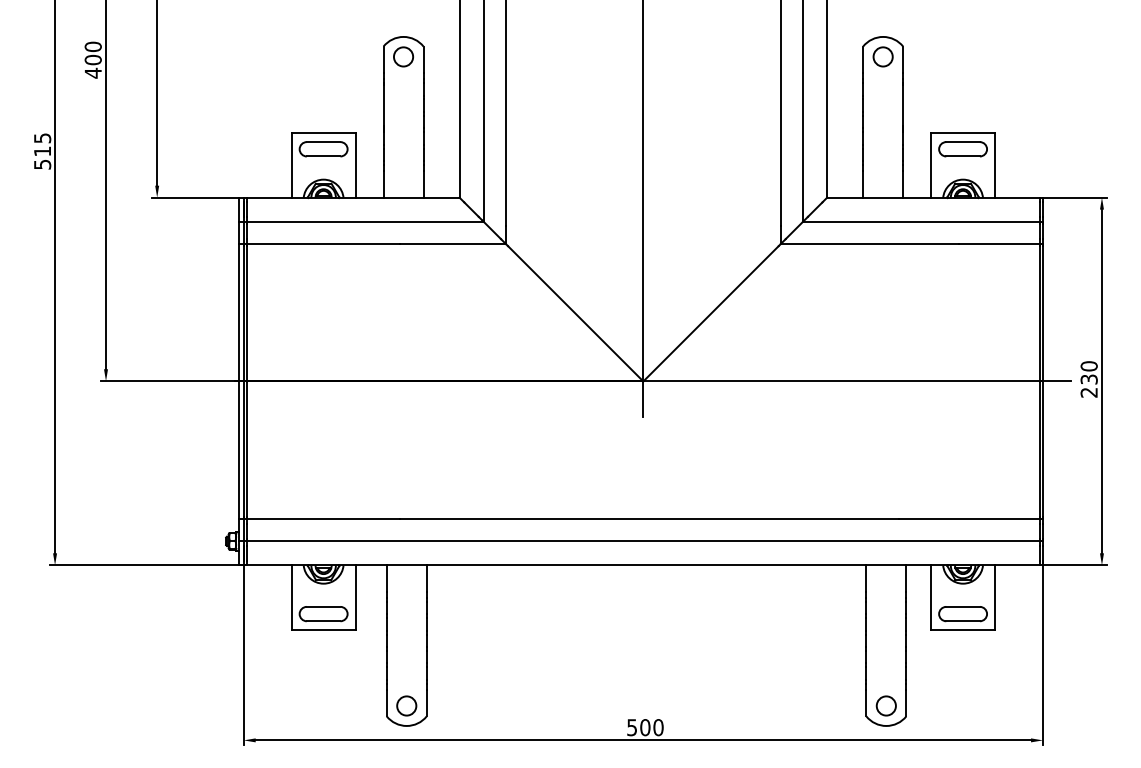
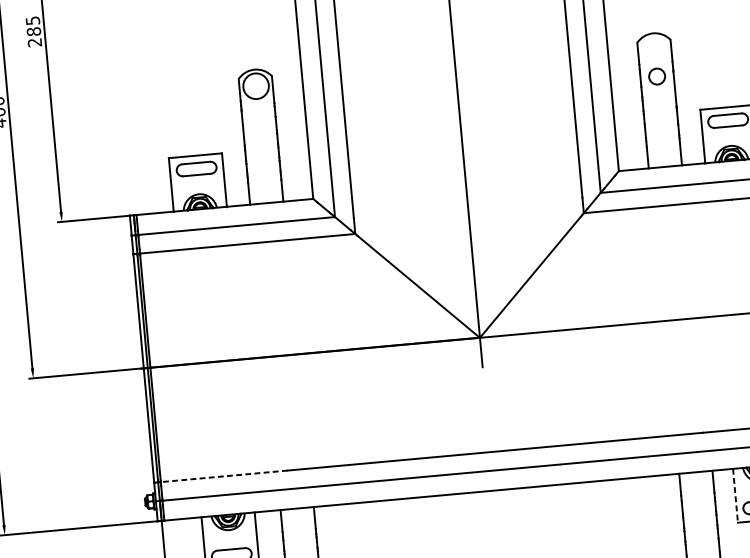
circle: (403, 56) -> (256, 85), size x1.6
circle: (882, 56) -> (656, 76), moved
line: (322, 518) -> (223, 476), solid -> dashed
line: (931, 598) -> (735, 496), solid -> dashed

